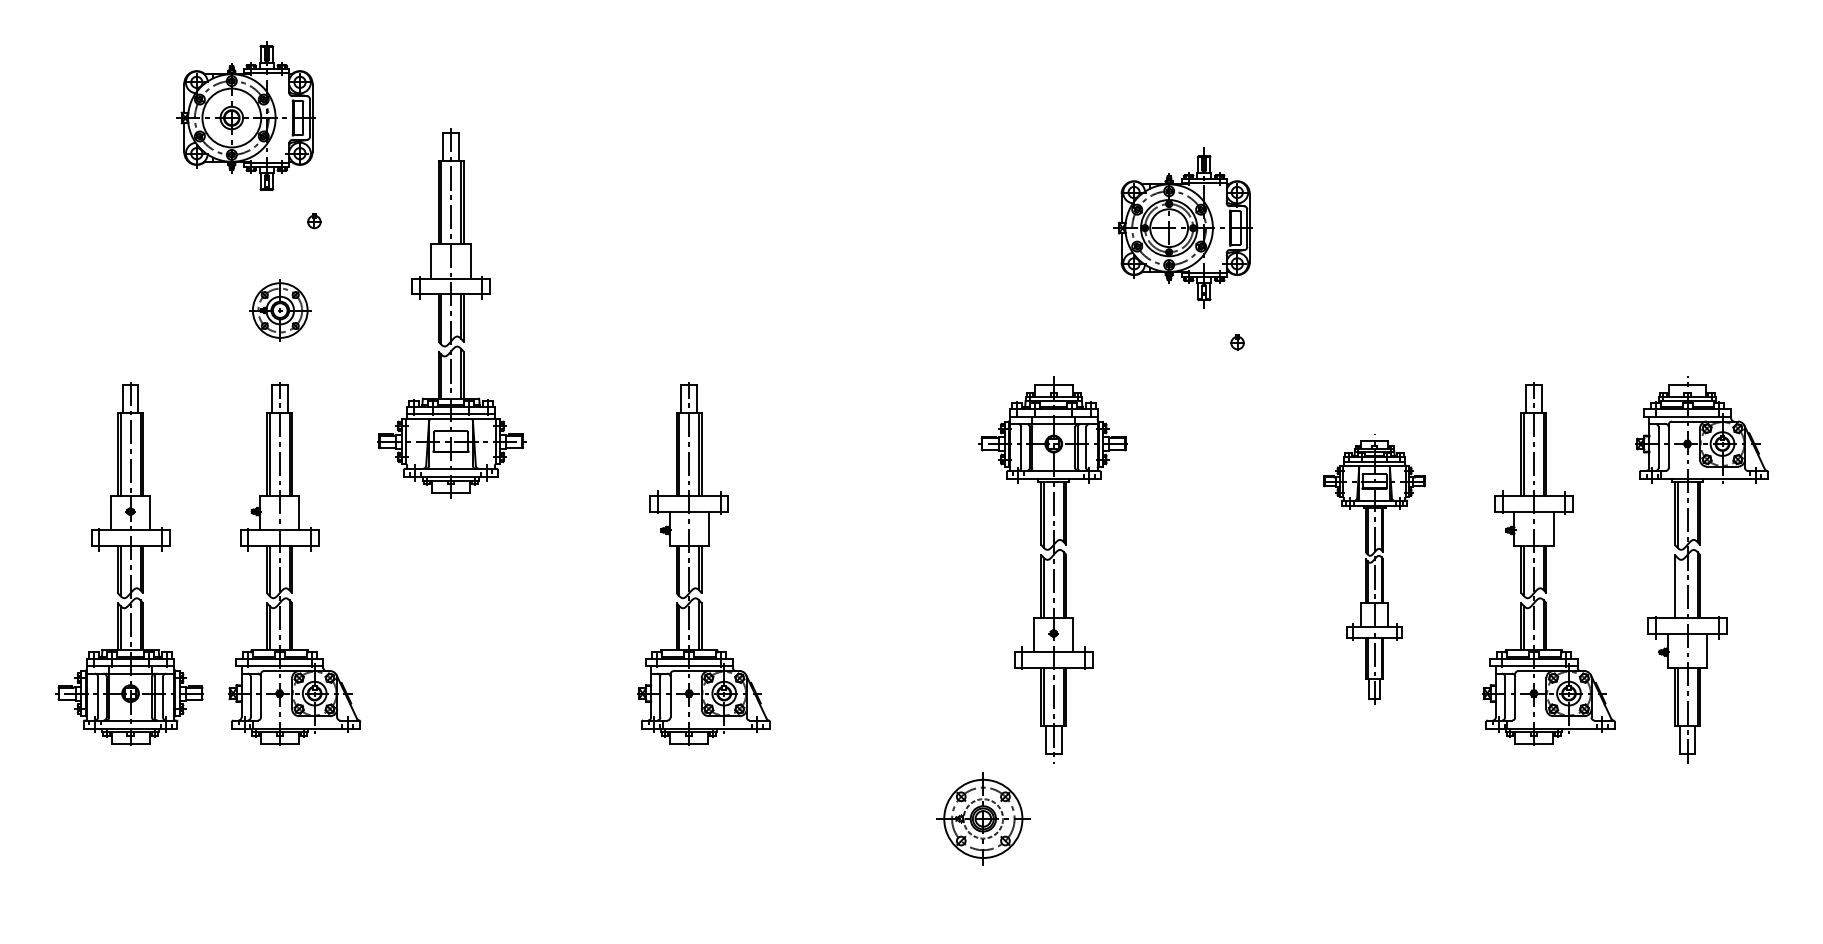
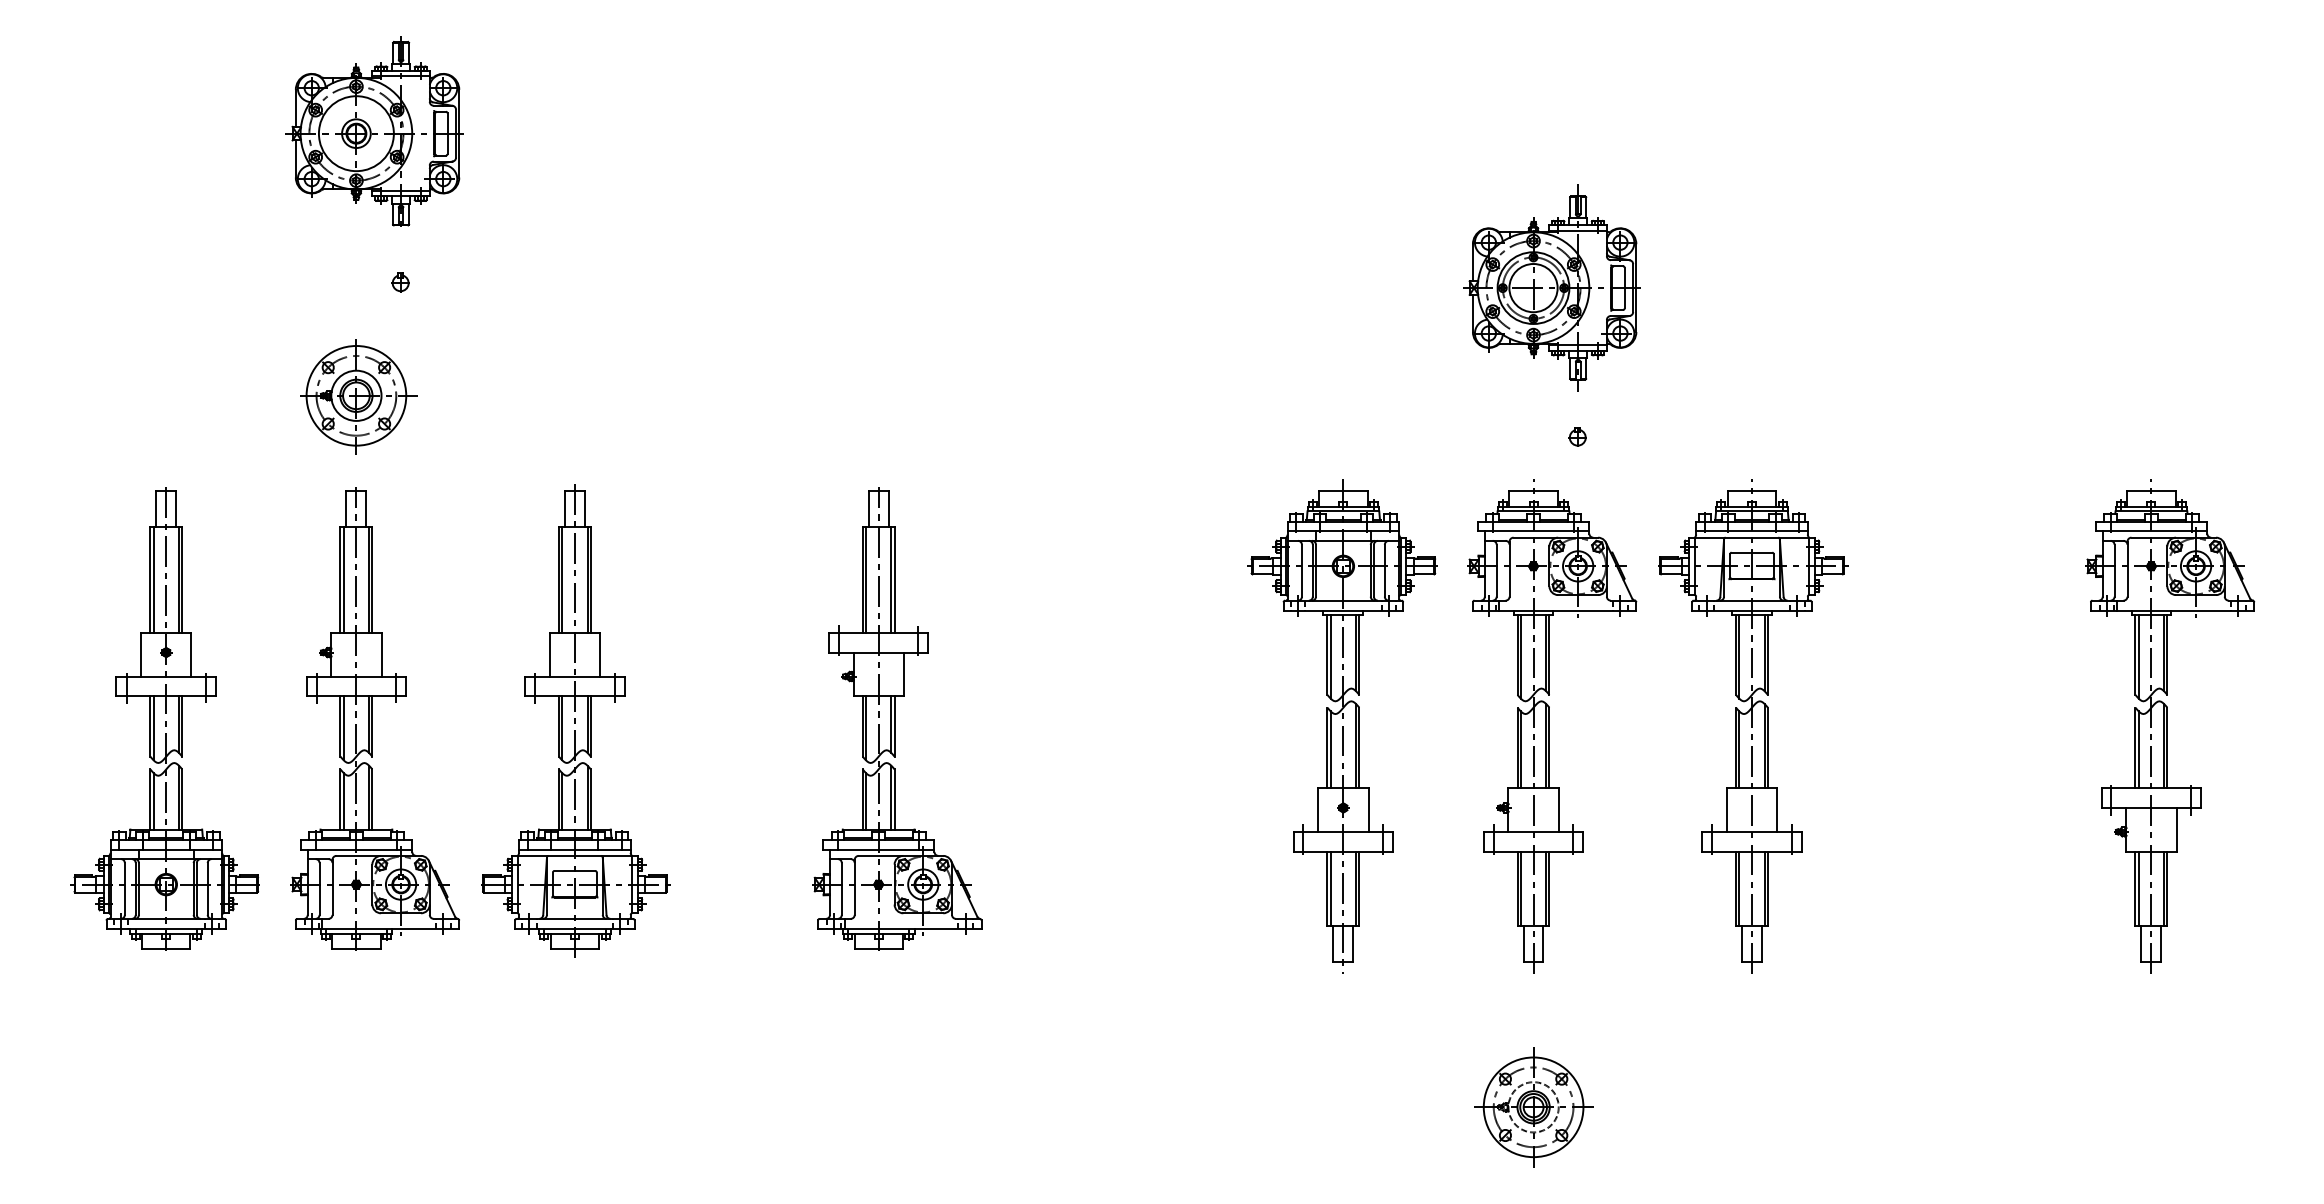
part: (246, 116) -> (374, 131), moved
part: (1183, 227) -> (1551, 287), moved
part: (281, 310) -> (358, 396), size x1.43
part: (451, 313) -> (575, 720), moved
part: (1548, 563) -> (1974, 718), removed
part: (1217, 569) -> (1552, 726), added
part: (1375, 569) -> (1753, 726), size x1.43
line: (1677, 587) -> (2138, 749), added
part: (983, 819) -> (1533, 1107), moved

